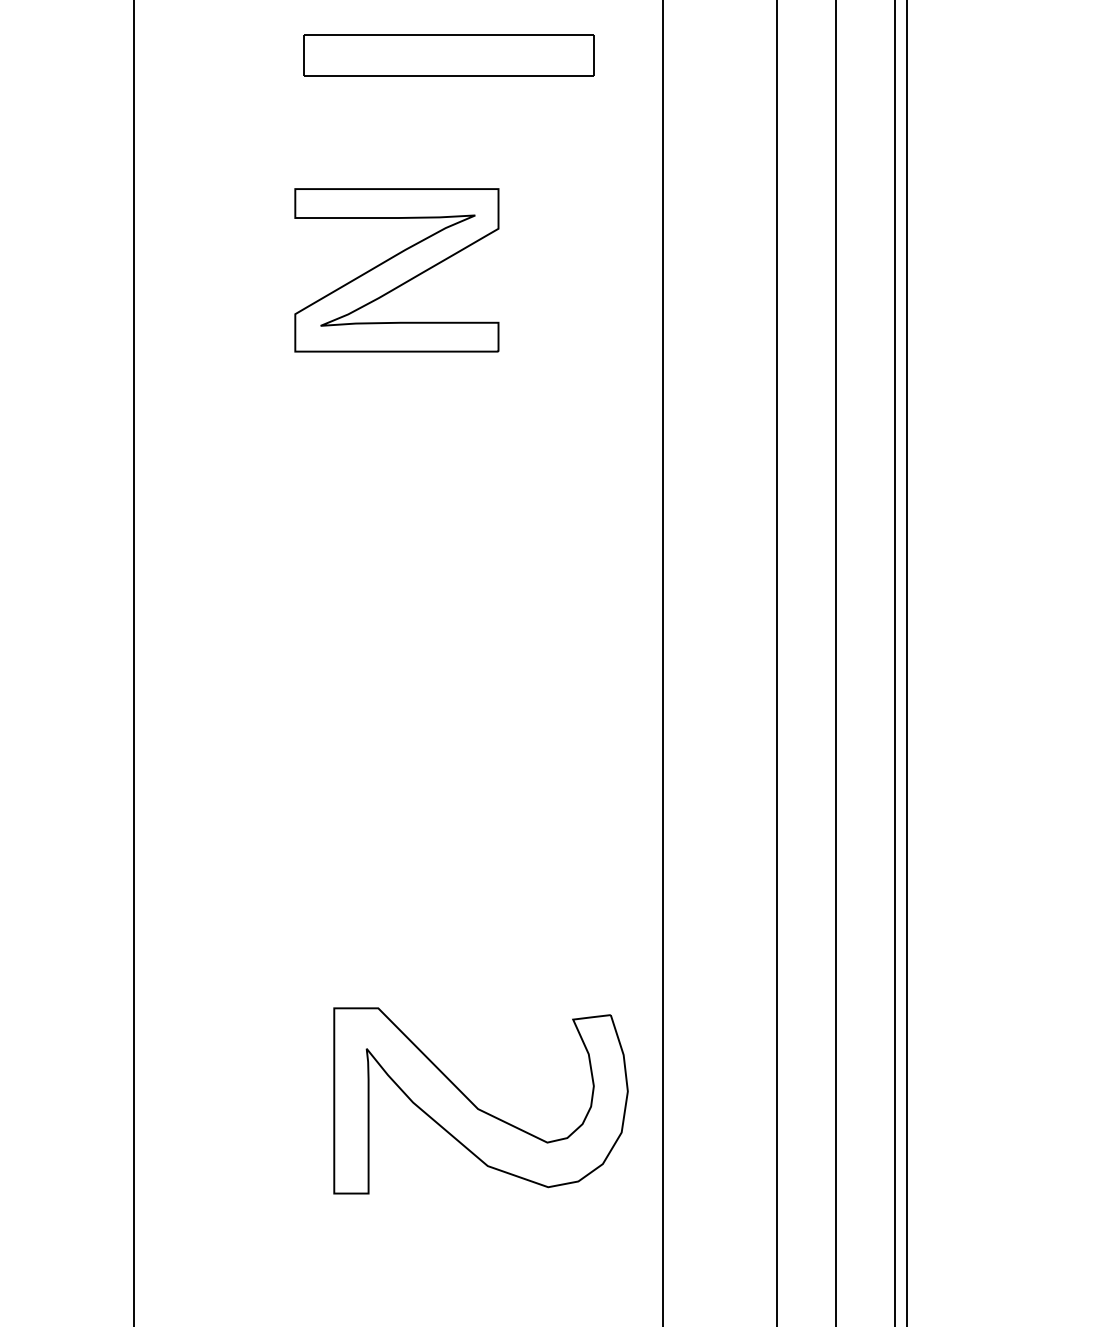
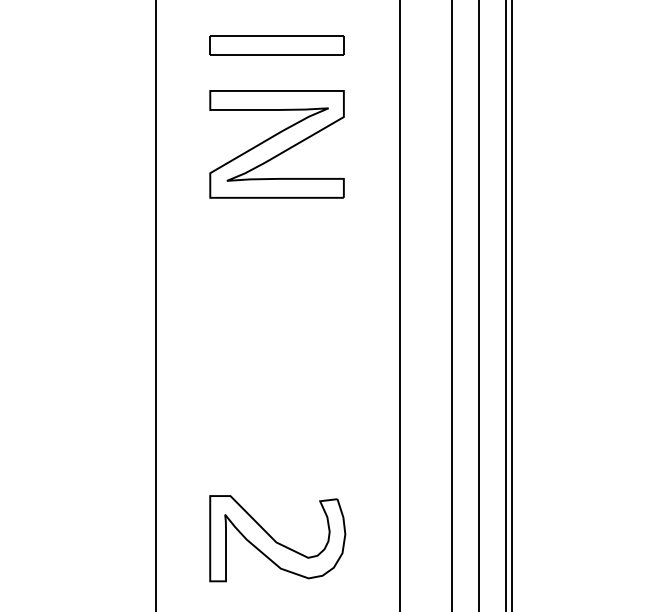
part: (447, 55) -> (276, 45), moved
part: (395, 270) -> (276, 144), size x1.43
part: (480, 1100) -> (277, 538), moved

